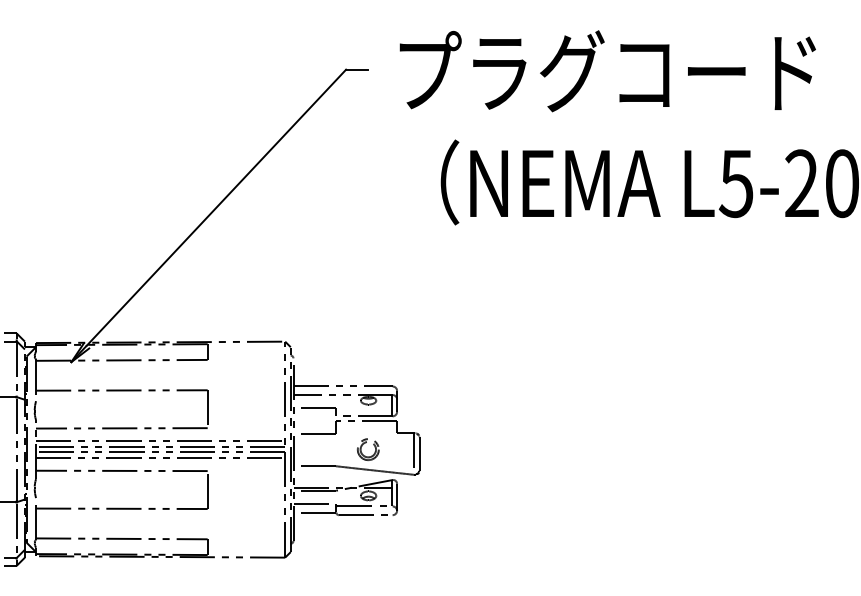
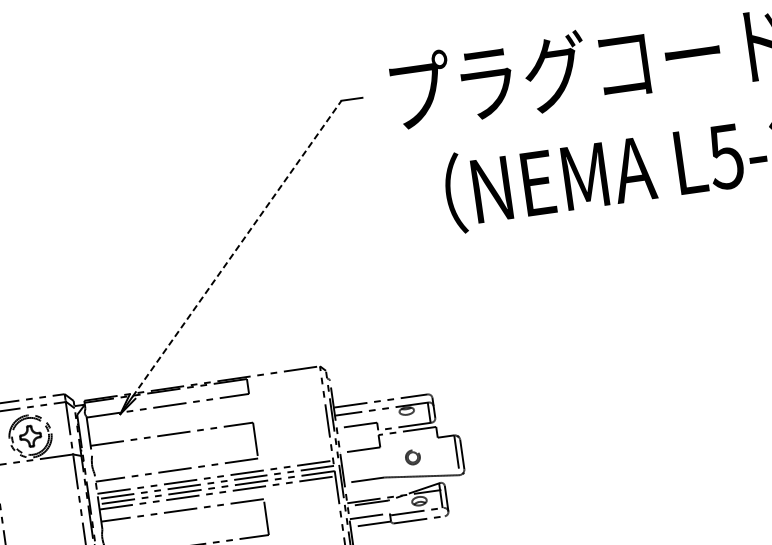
line: (216, 207) -> (237, 248), solid -> dashed
part: (367, 449) -> (412, 457), size x0.7

